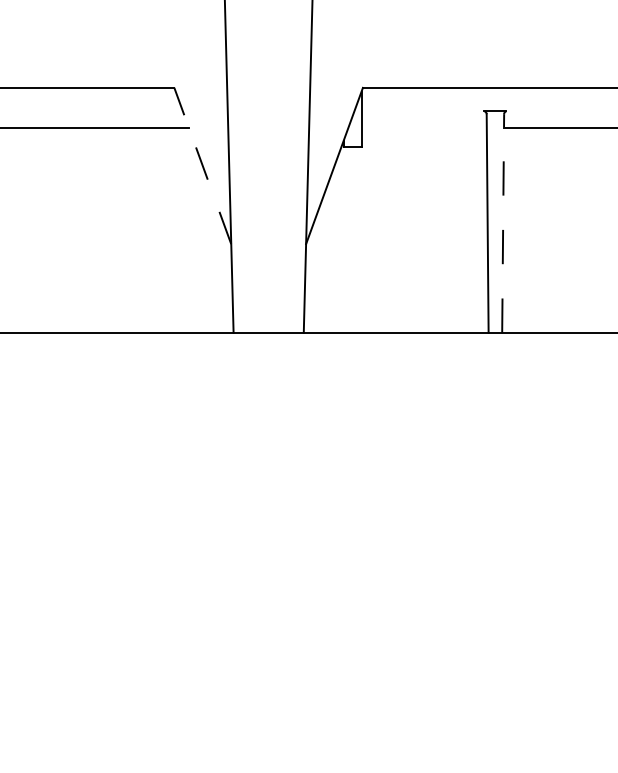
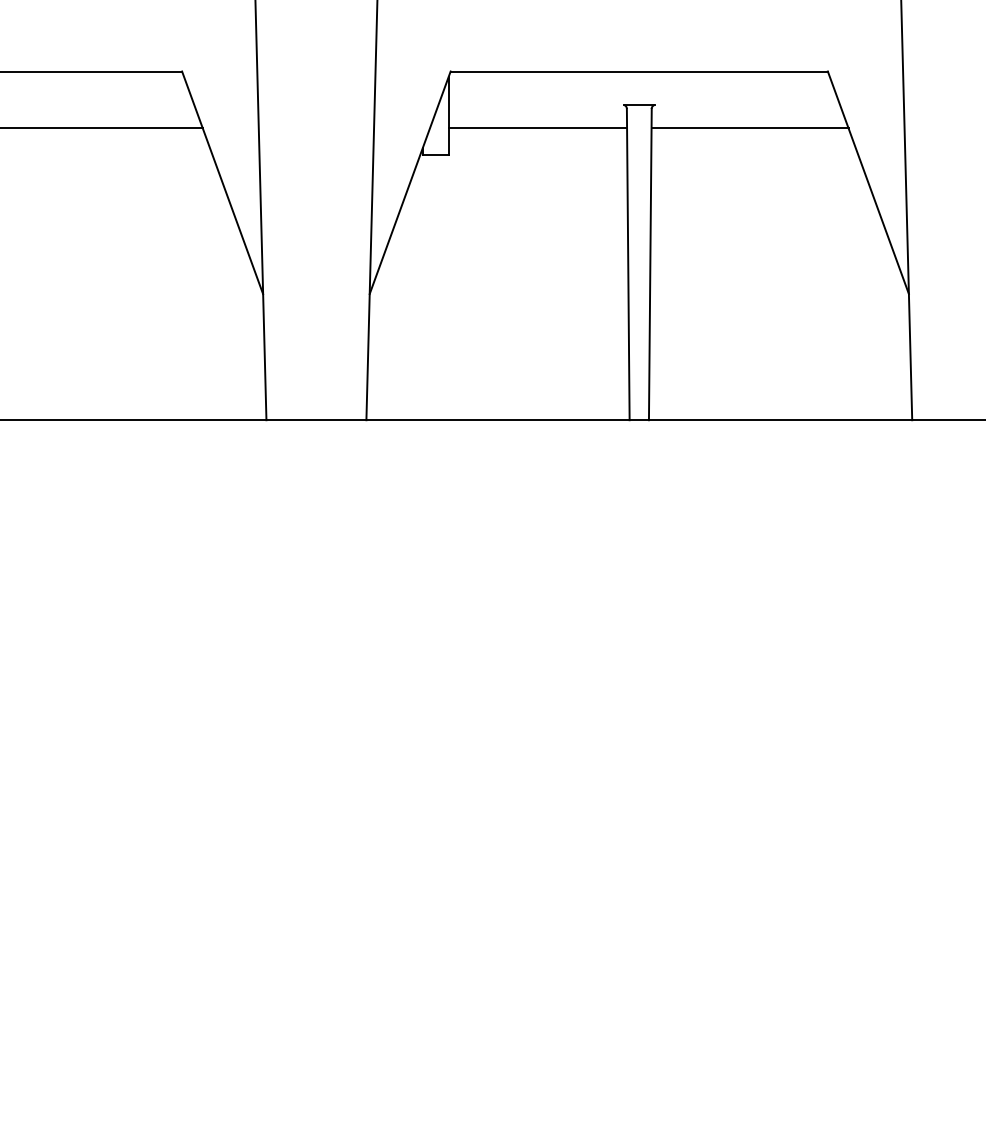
line: (423, 127) -> (537, 128), added
line: (202, 165) -> (222, 182), dashed -> solid
line: (503, 223) -> (650, 264), dashed -> solid

